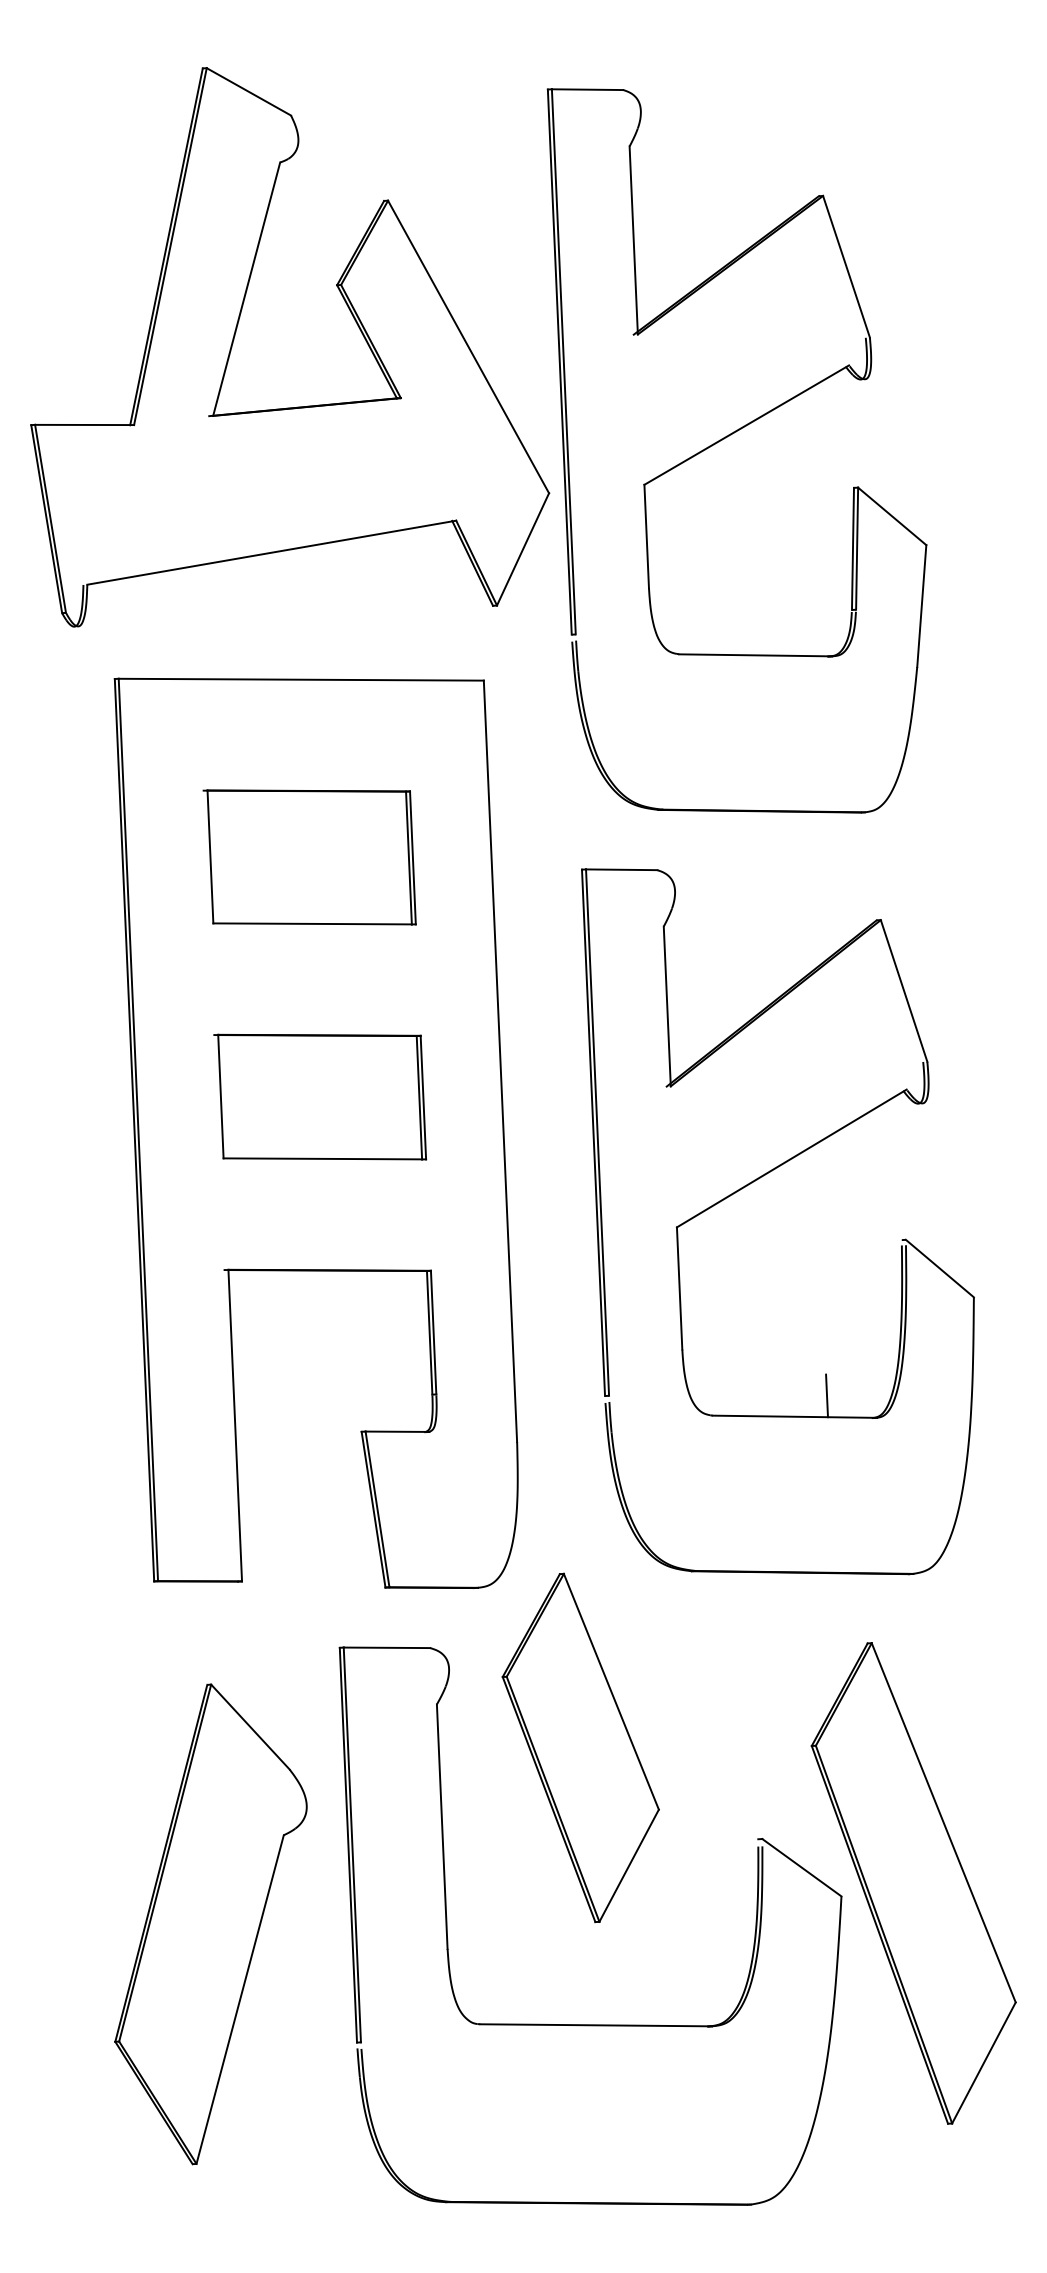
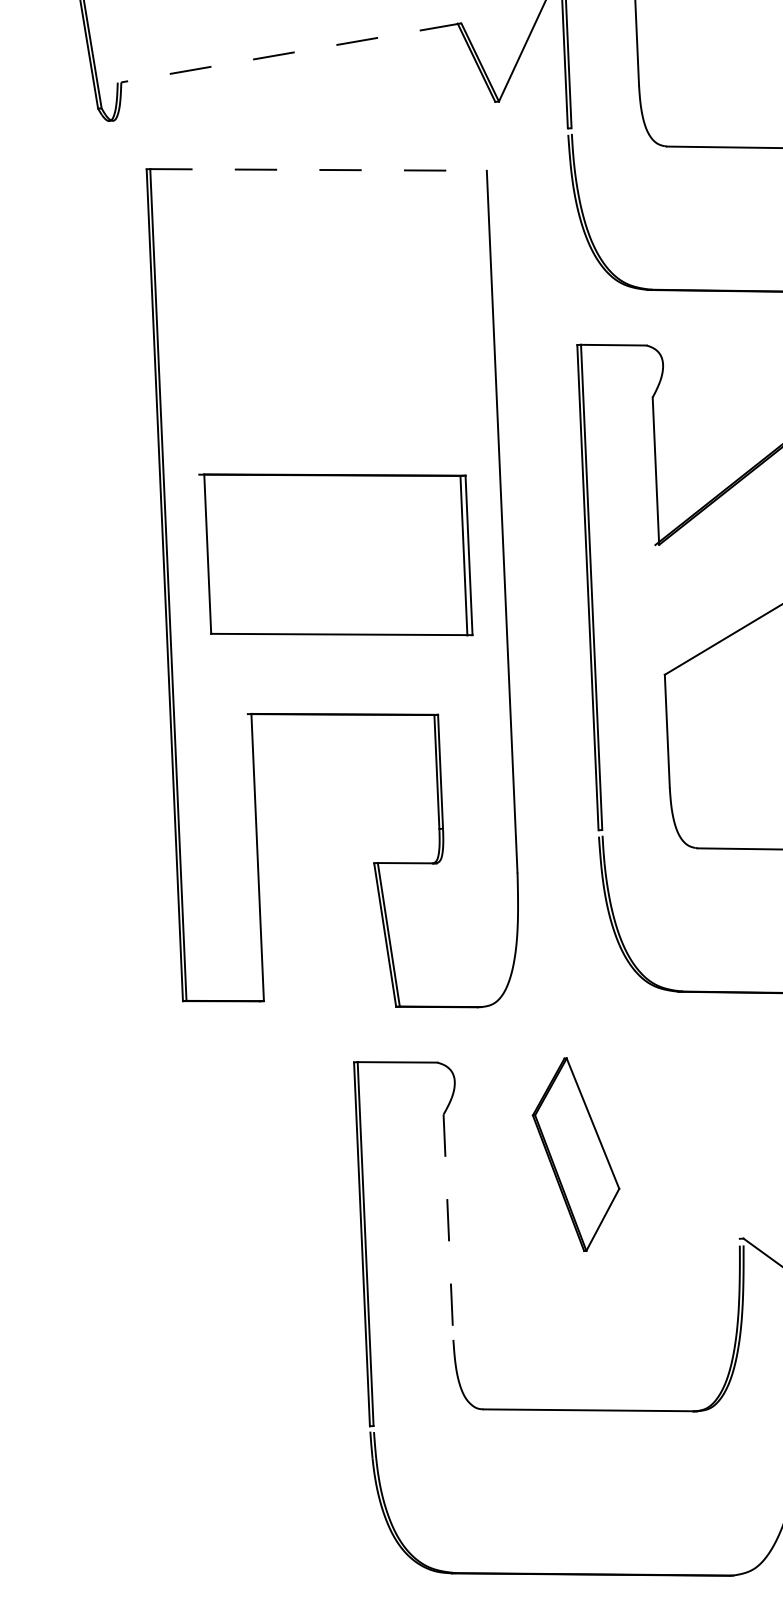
line: (271, 552) -> (291, 52), solid -> dashed
line: (301, 679) -> (318, 169), solid -> dashed
part: (309, 857) -> (326, 333), removed
part: (320, 1096) -> (336, 554), size x1.4
part: (580, 1747) -> (575, 1154), size x0.6
line: (442, 1827) -> (448, 1227), solid -> dashed
part: (210, 1924) -> (234, 1317), removed

